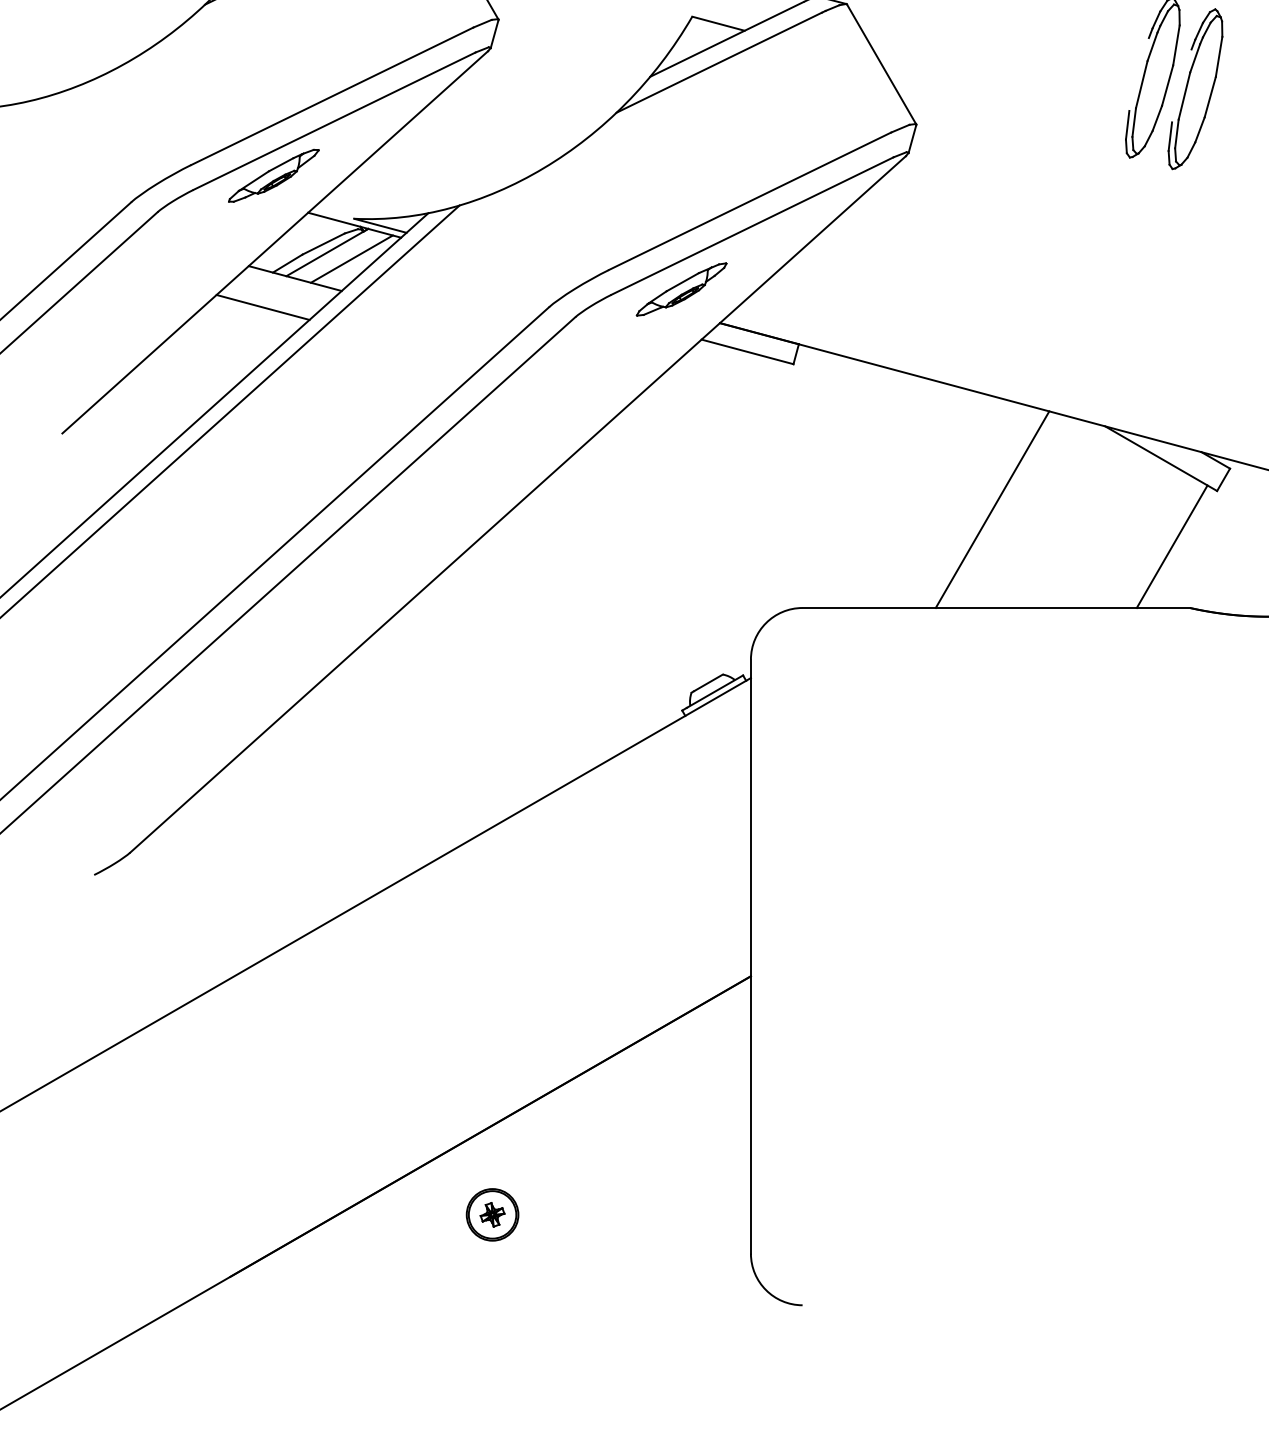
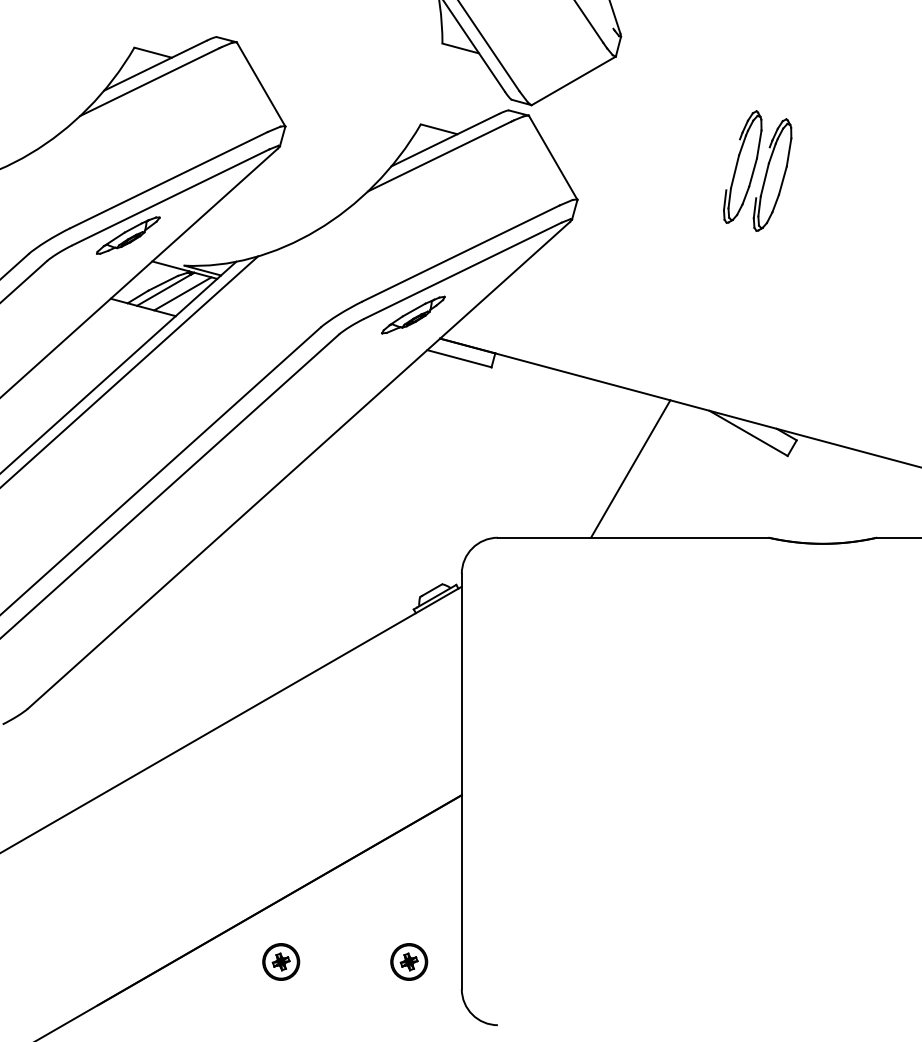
line: (262, 307) -> (120, 327), removed
line: (1171, 546) -> (755, 494), removed
part: (676, 1214) -> (409, 961), added

